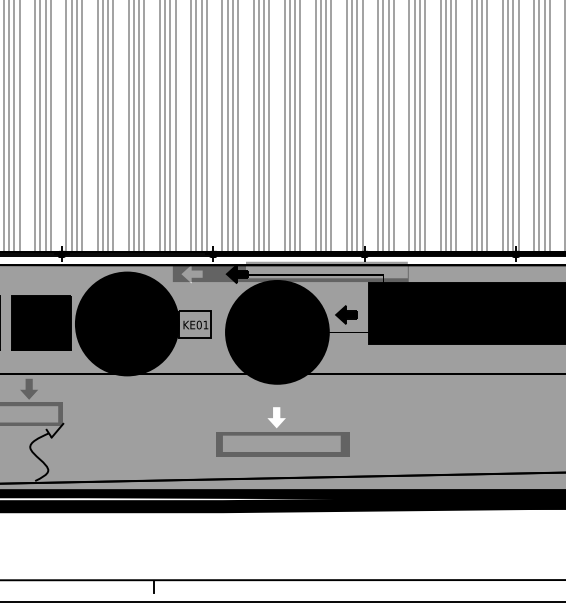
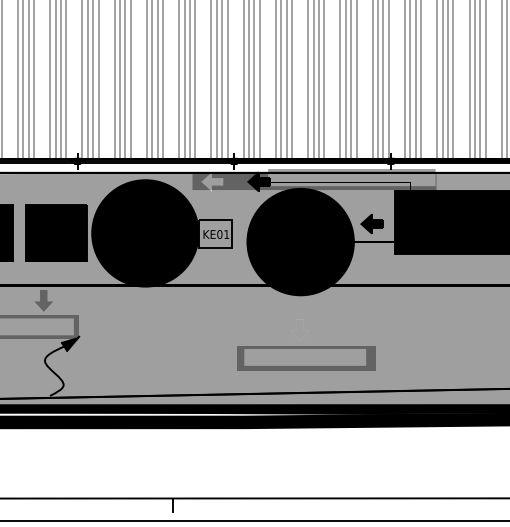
fill: (276, 417) -> (299, 330), added
fill: (54, 430) -> (70, 343), added

